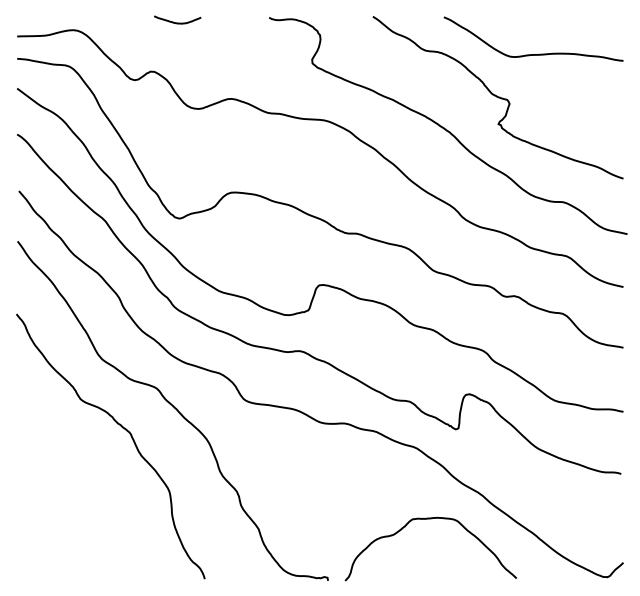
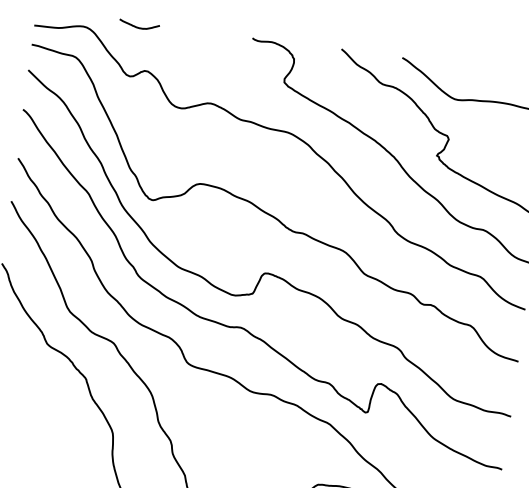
curve: (177, 22) -> (139, 27), moved

